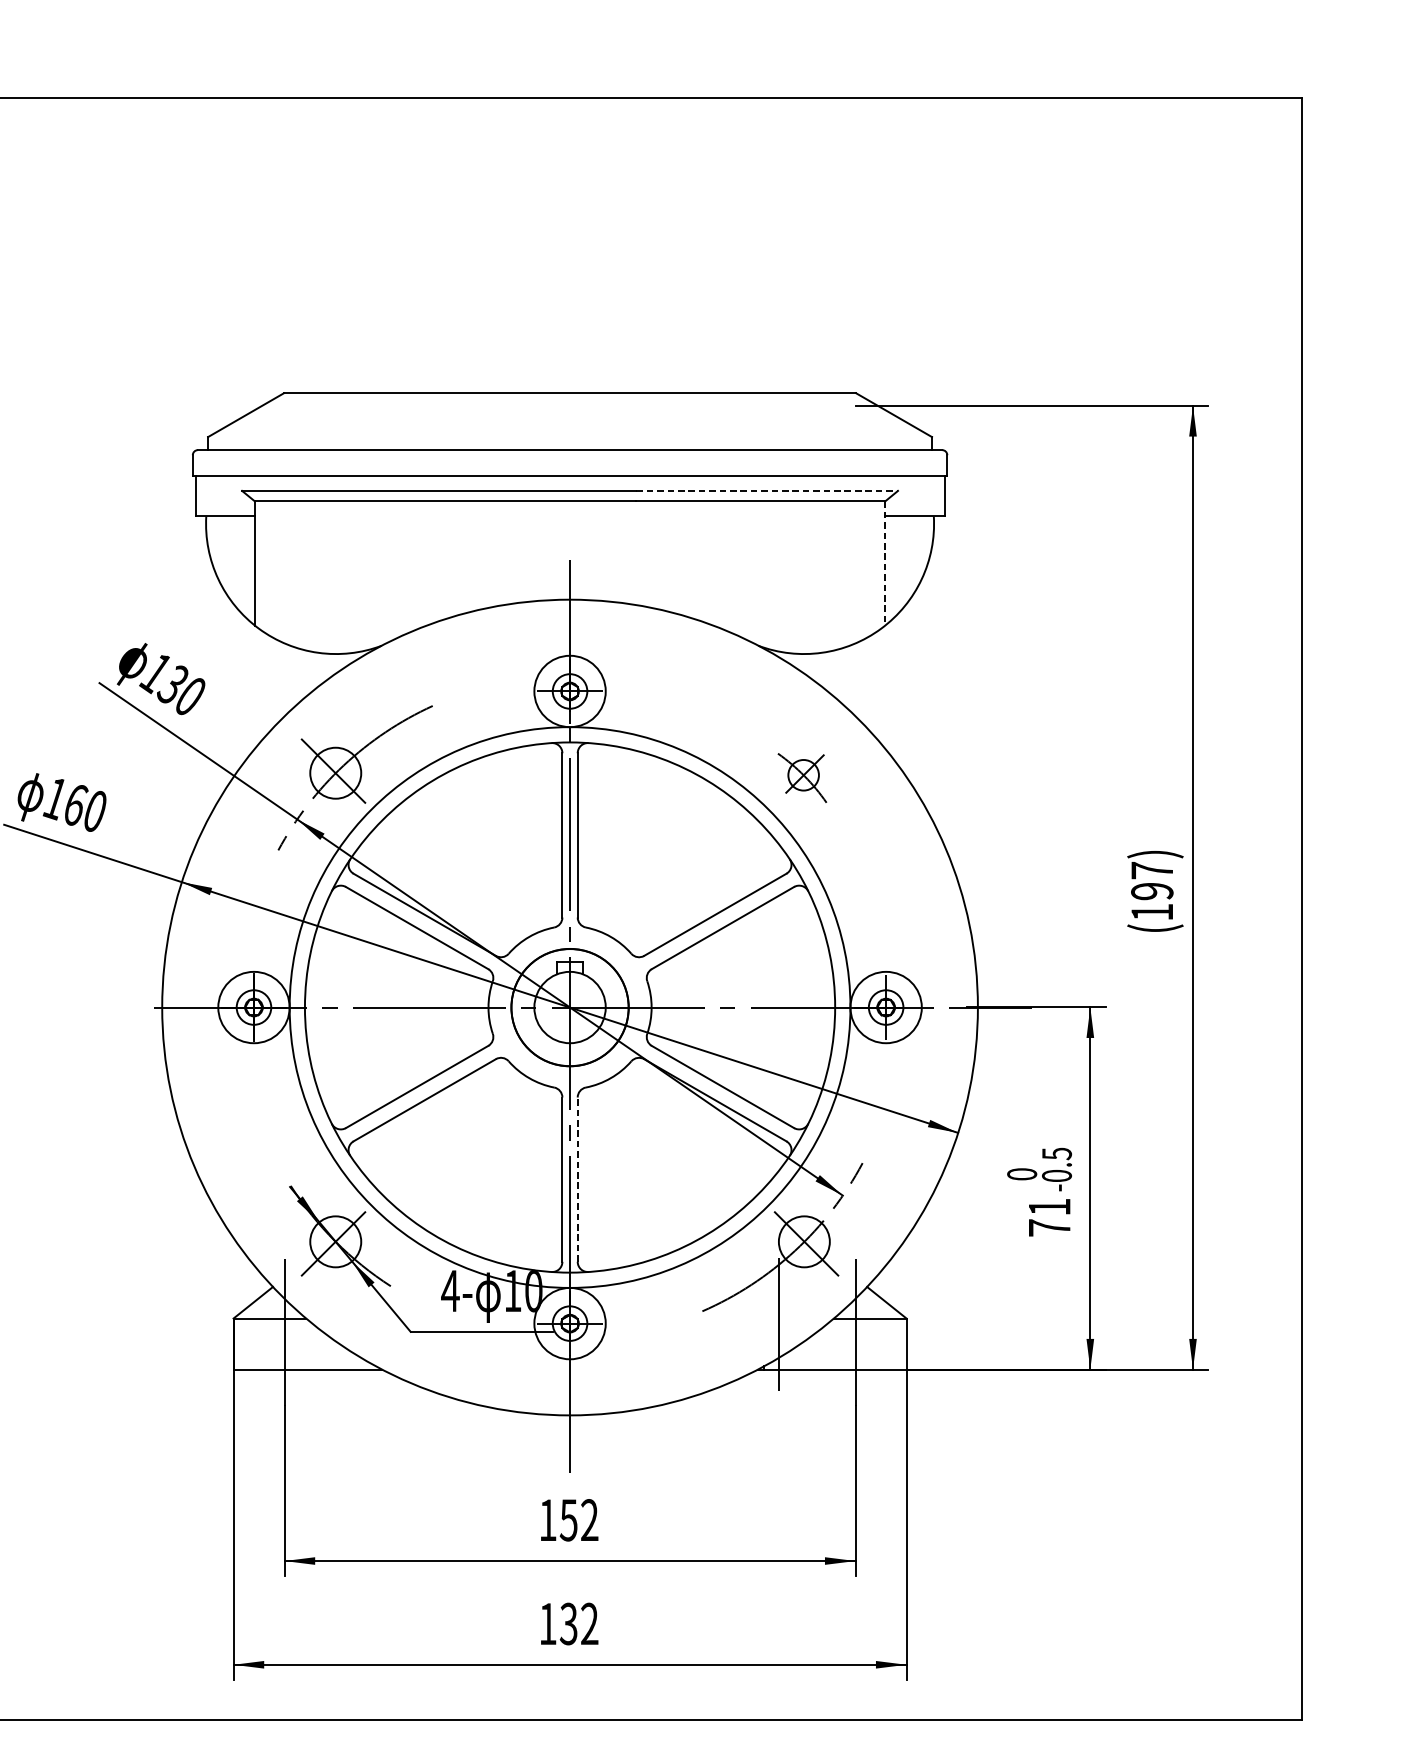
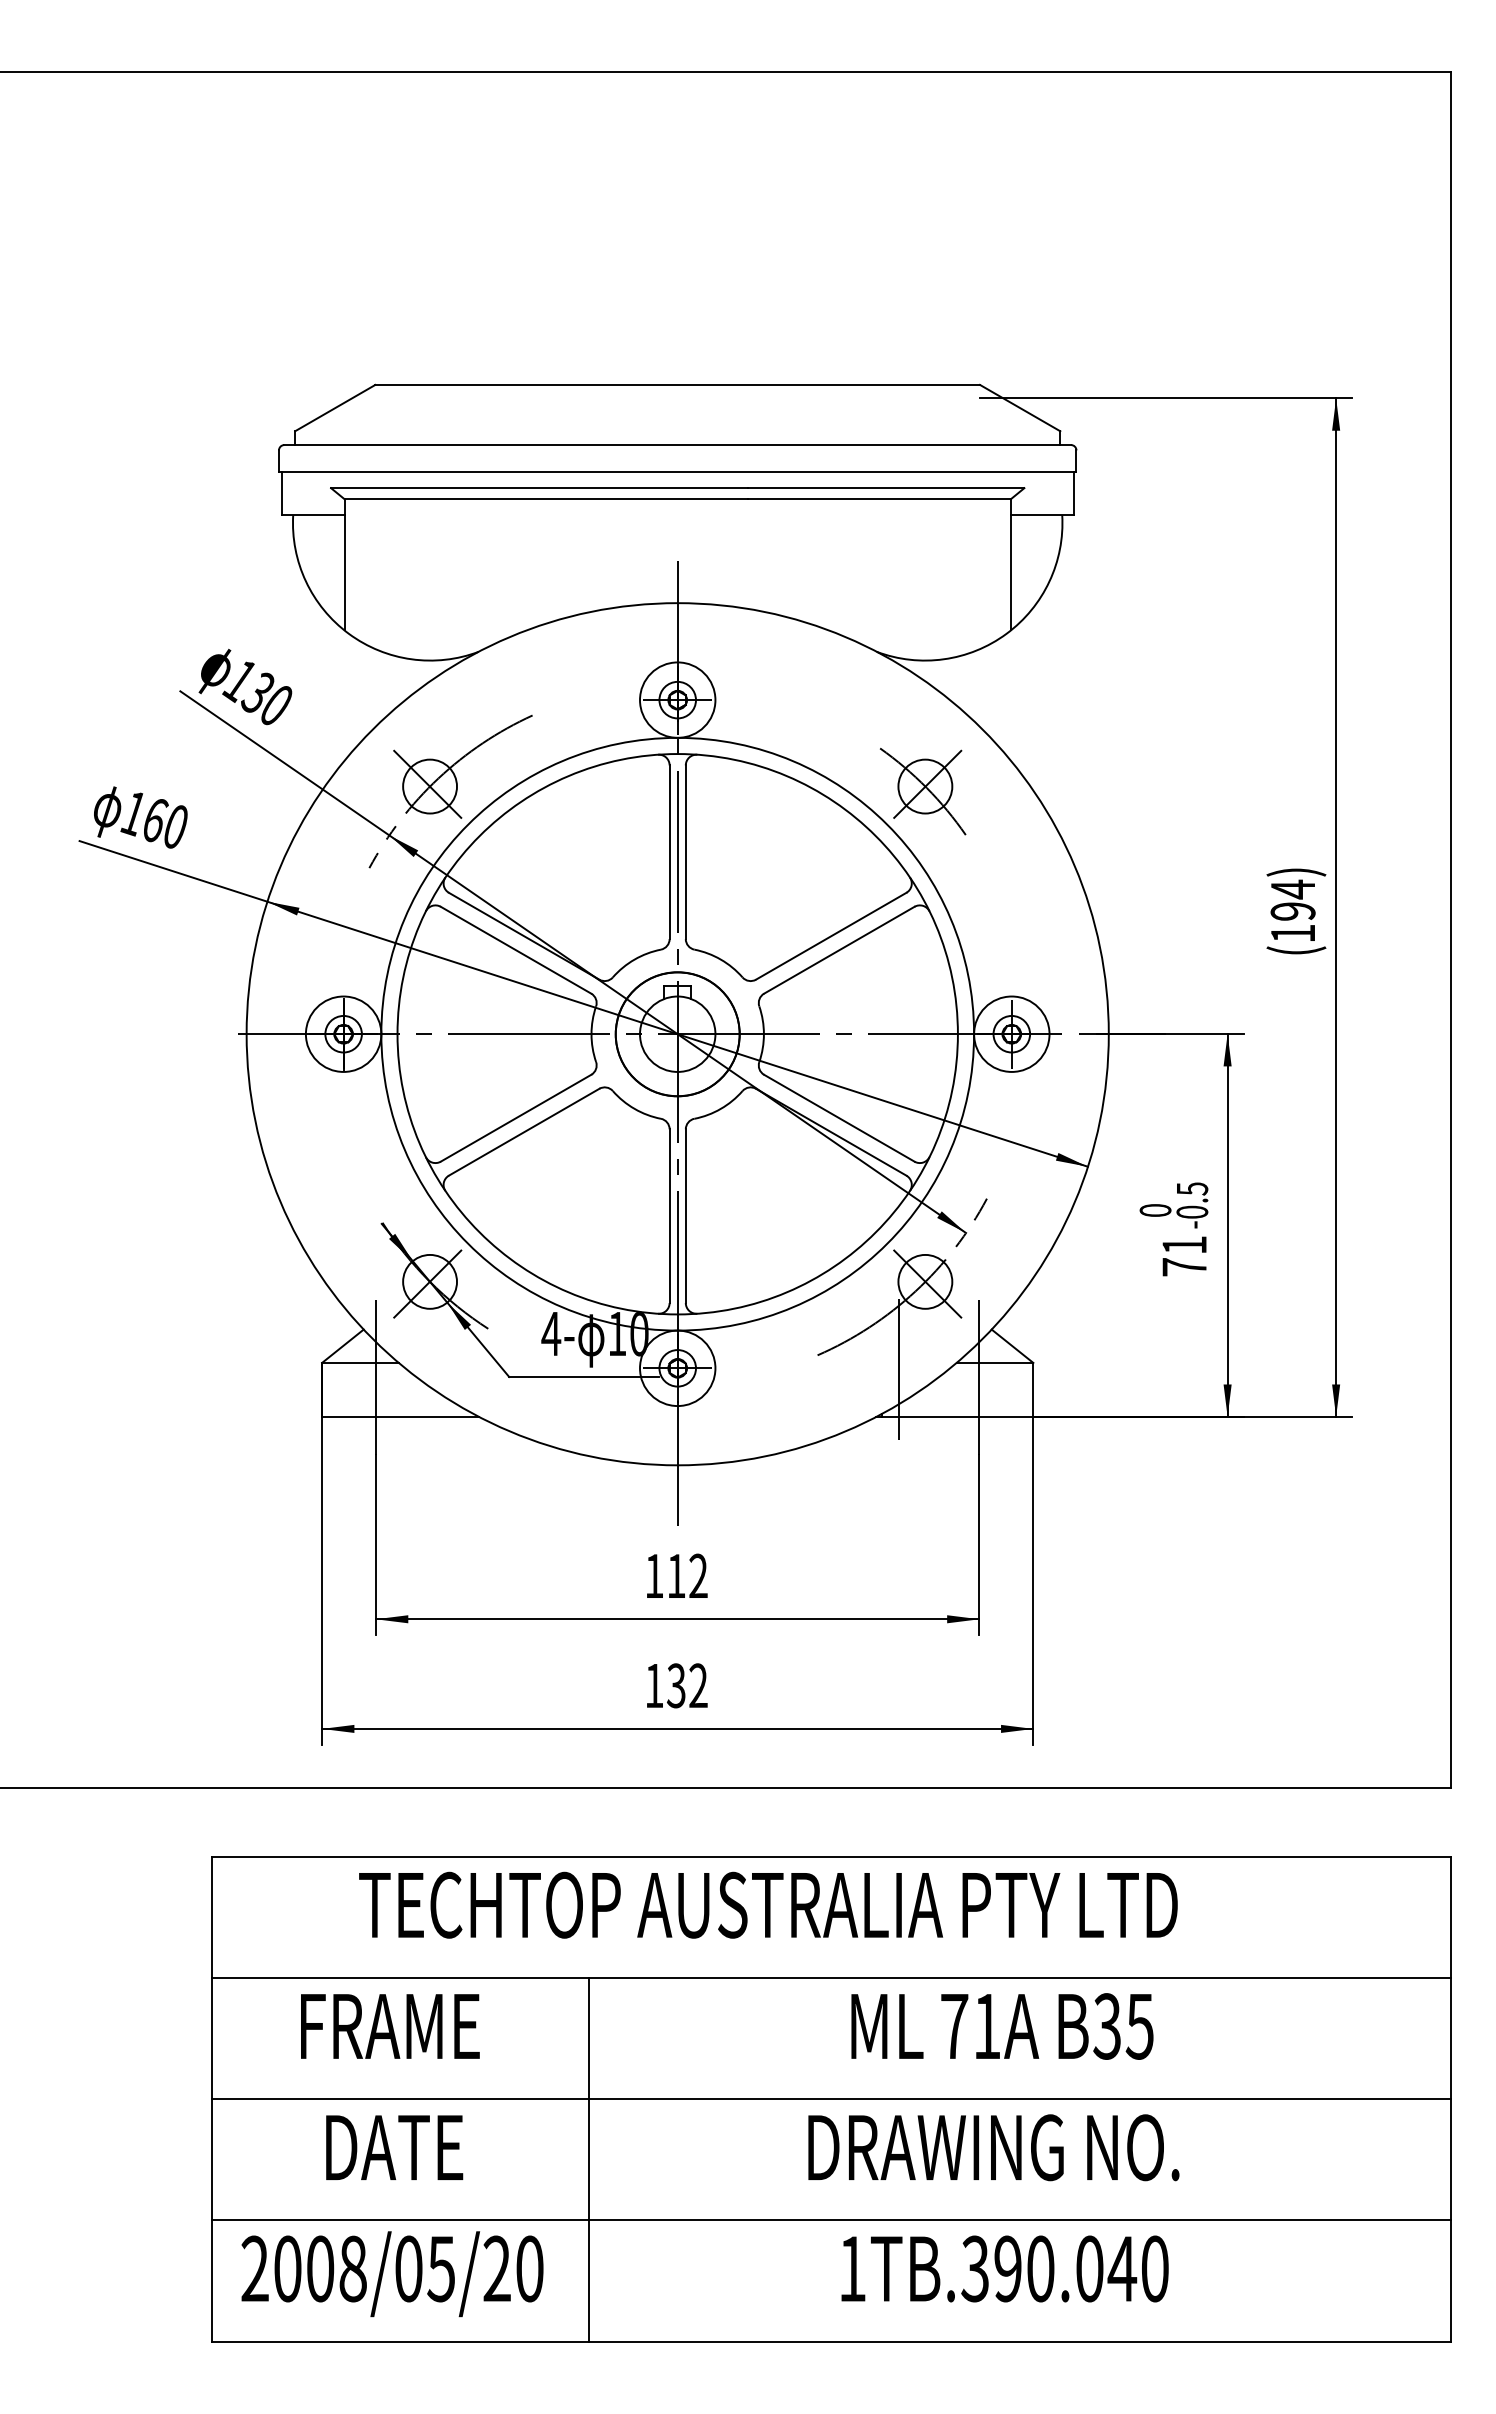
line: (767, 491) -> (886, 488), dashed -> solid
line: (884, 563) -> (1010, 564), dashed -> solid
part: (802, 777) -> (923, 791), size x1.67
text: (1151, 870) -> (1292, 889), (197) -> (194)
line: (577, 1179) -> (685, 1216), dashed -> solid
text: (568, 1520) -> (676, 1576), 152 -> 112

